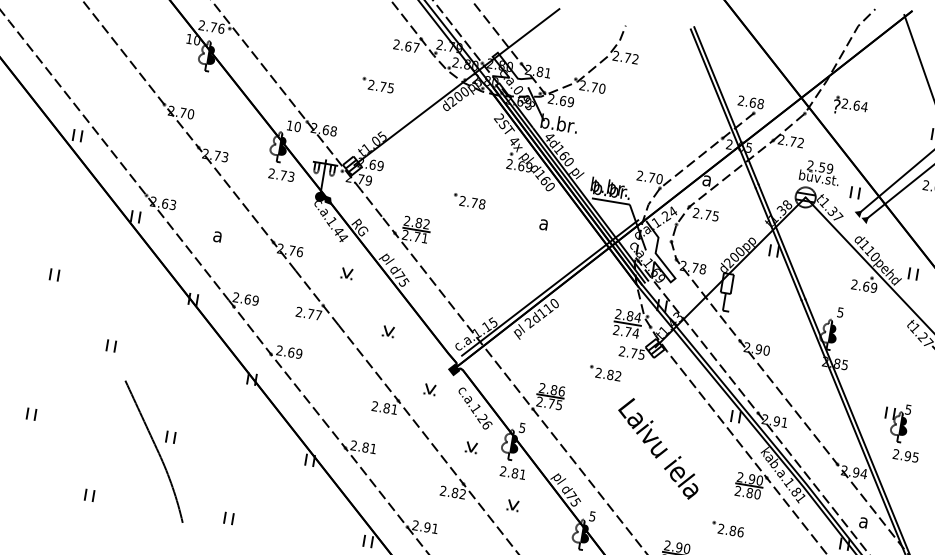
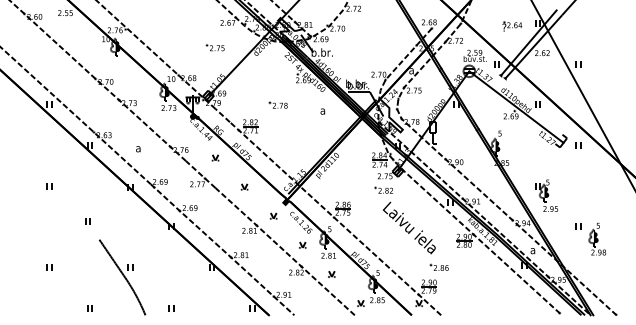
part: (850, 106) -> (512, 26), moved
part: (604, 371) -> (383, 189), moved
part: (726, 527) -> (438, 266), moved

